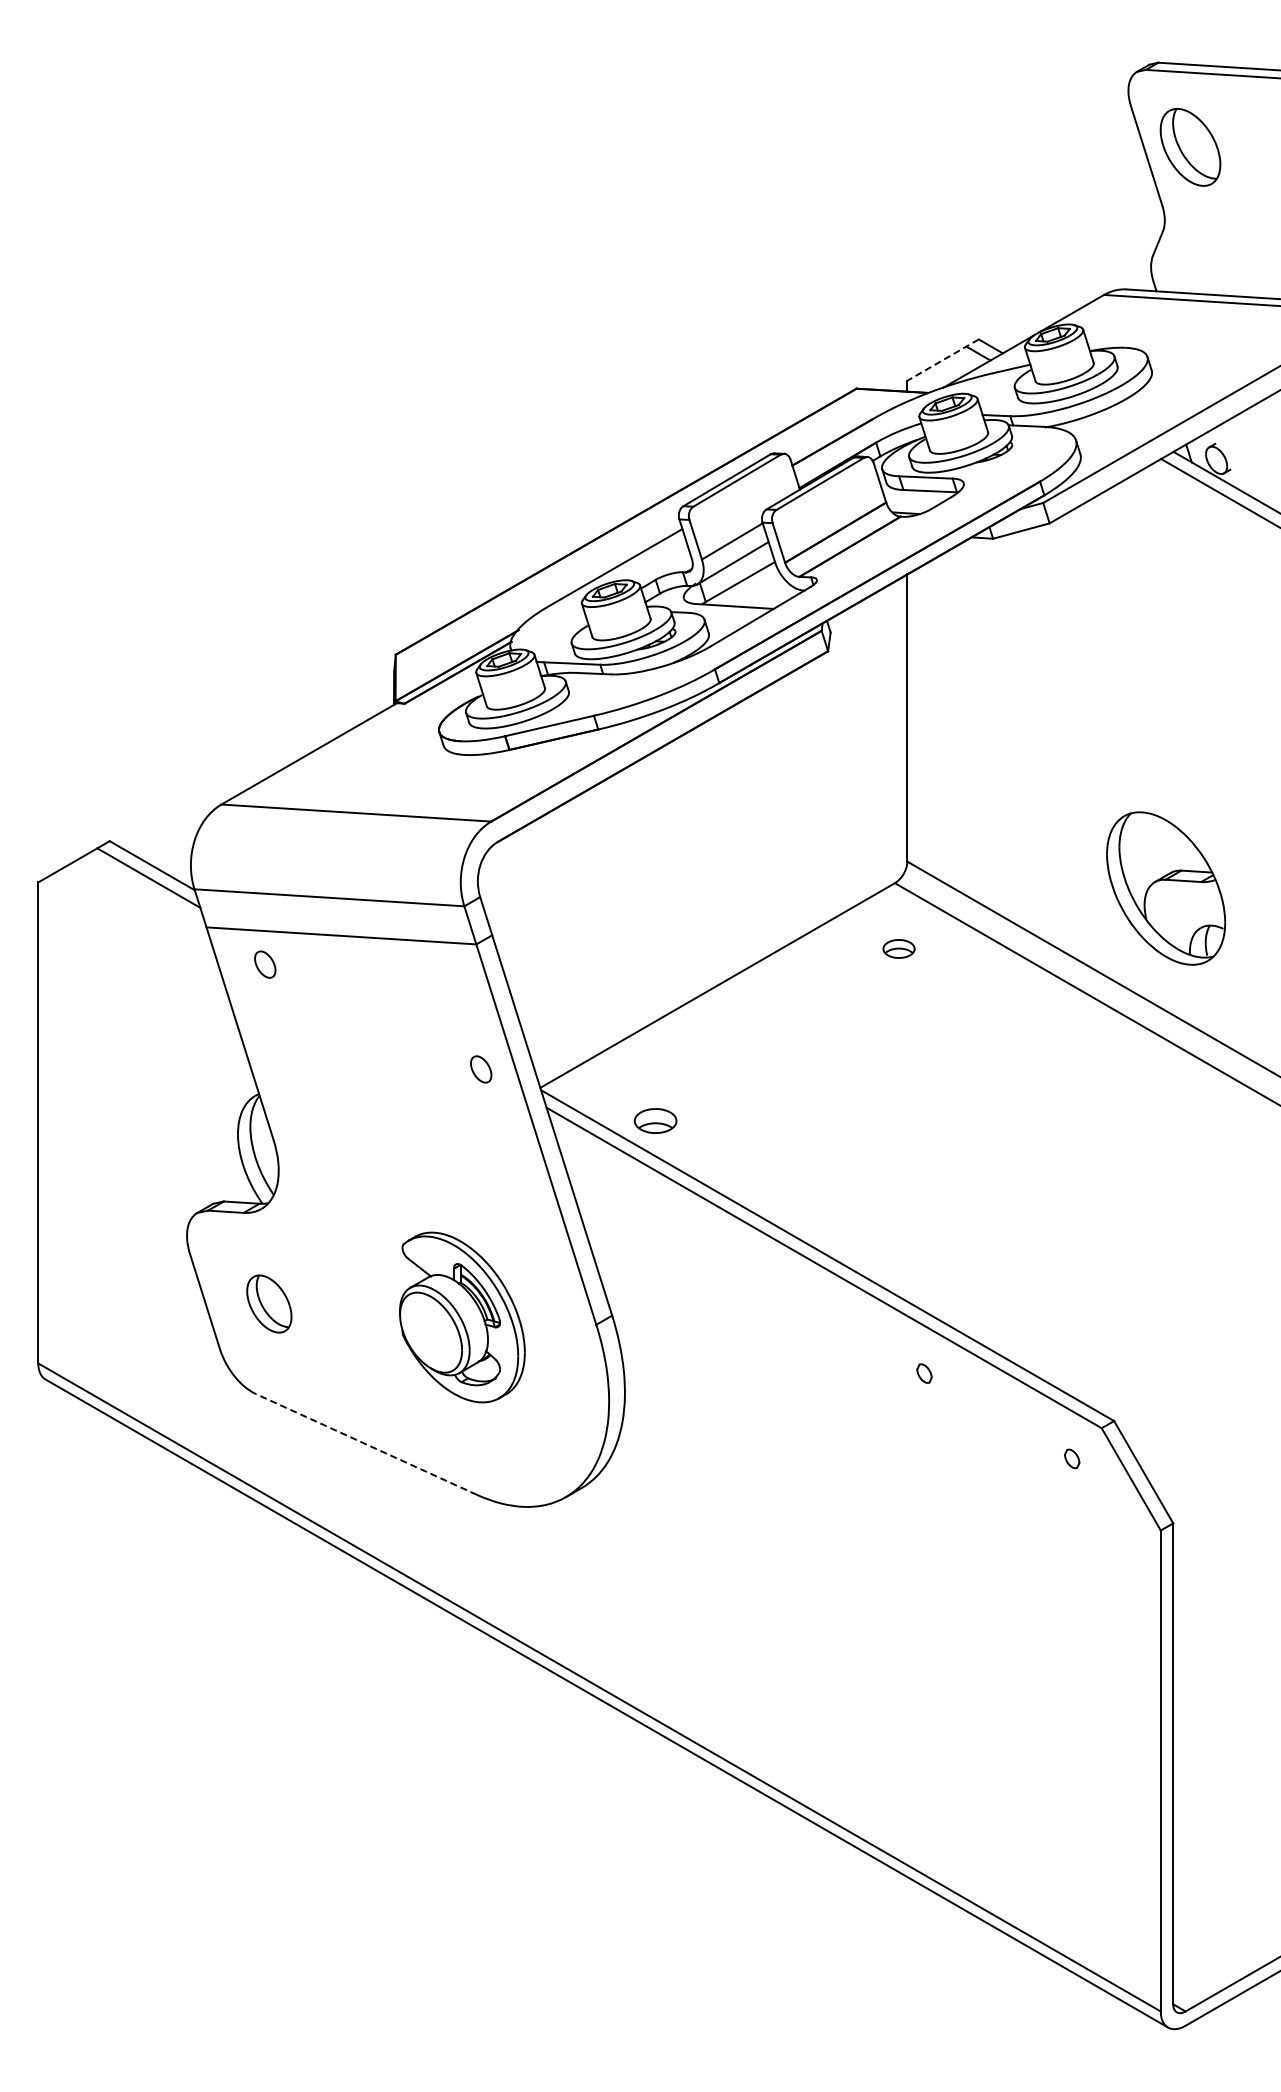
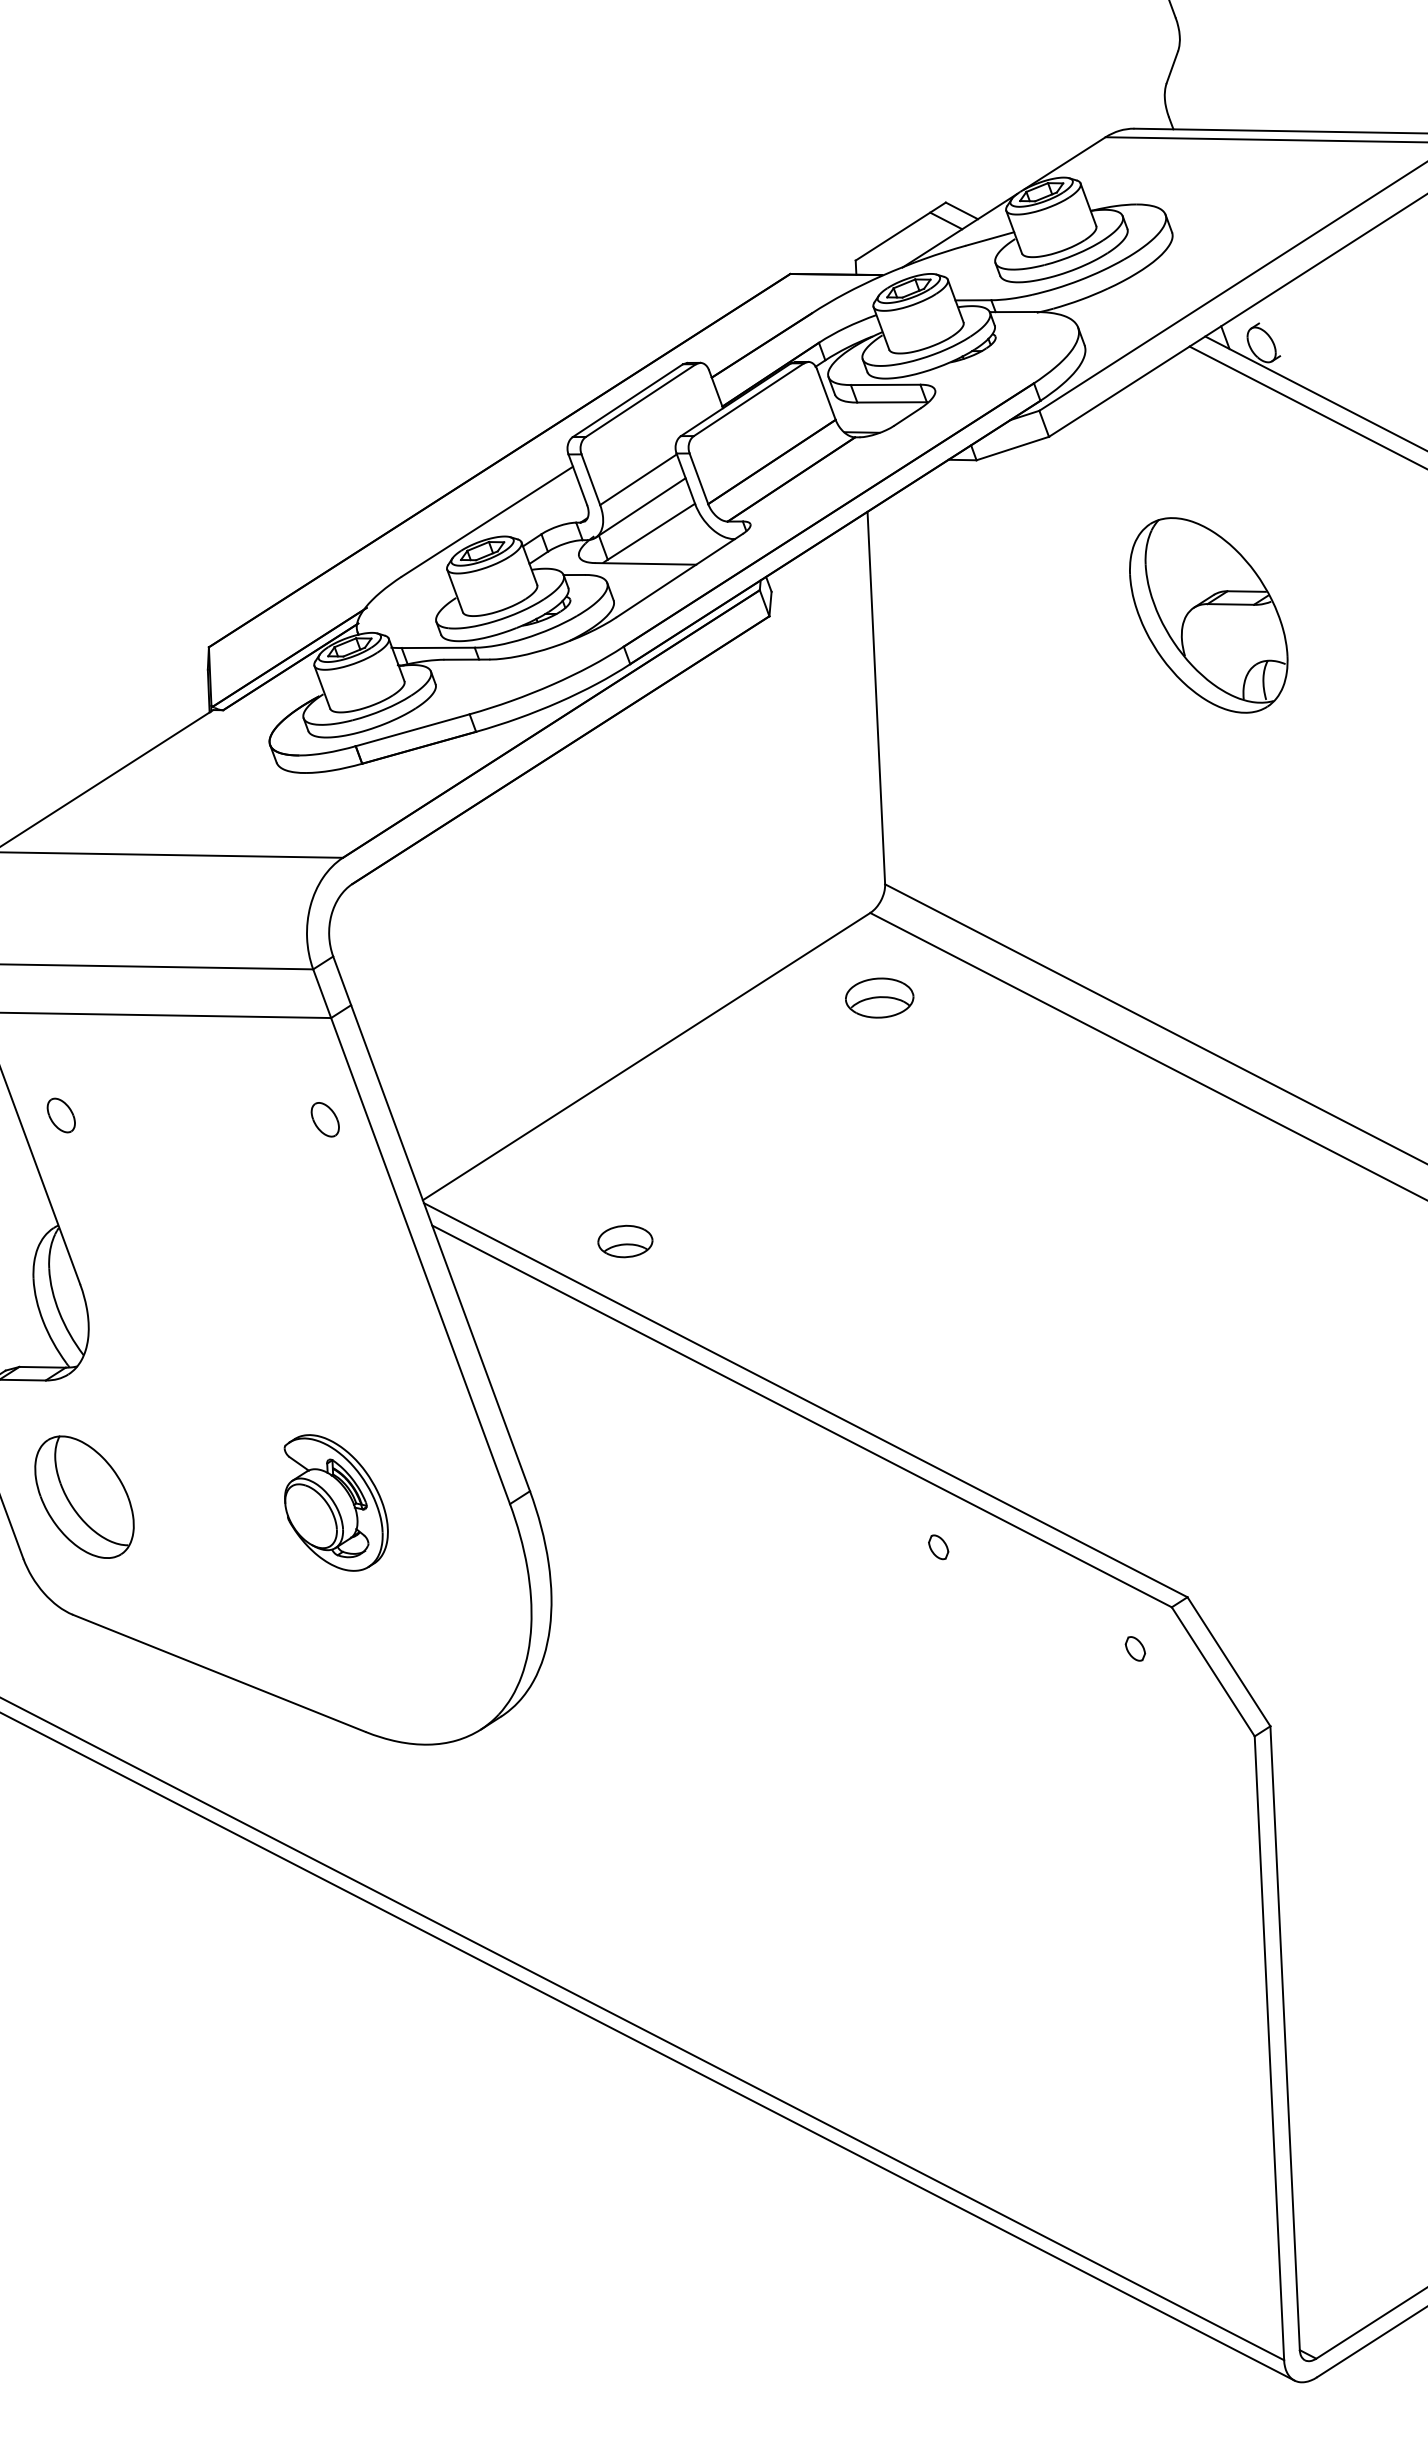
line: (942, 360) -> (900, 232), dashed -> solid
part: (1166, 888) -> (1209, 615), moved
part: (898, 948) -> (878, 997), size x1.67
part: (265, 964) -> (61, 1115), moved
part: (481, 1069) -> (325, 1119), moved
part: (655, 1120) -> (625, 1240), moved
part: (269, 1303) -> (84, 1496), size x1.67
part: (462, 1317) -> (335, 1502), size x0.62
line: (366, 1444) -> (219, 1673), dashed -> solid

